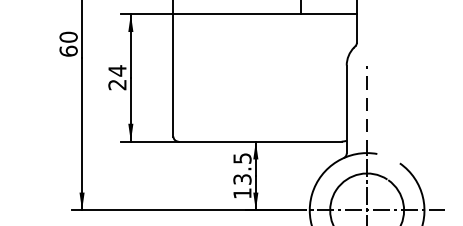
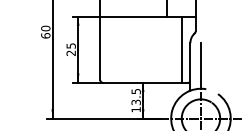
text: (116, 69) -> (70, 45), 24 -> 25
line: (331, 77) -> (182, 49), added
line: (366, 110) -> (200, 66), dashed -> solid

